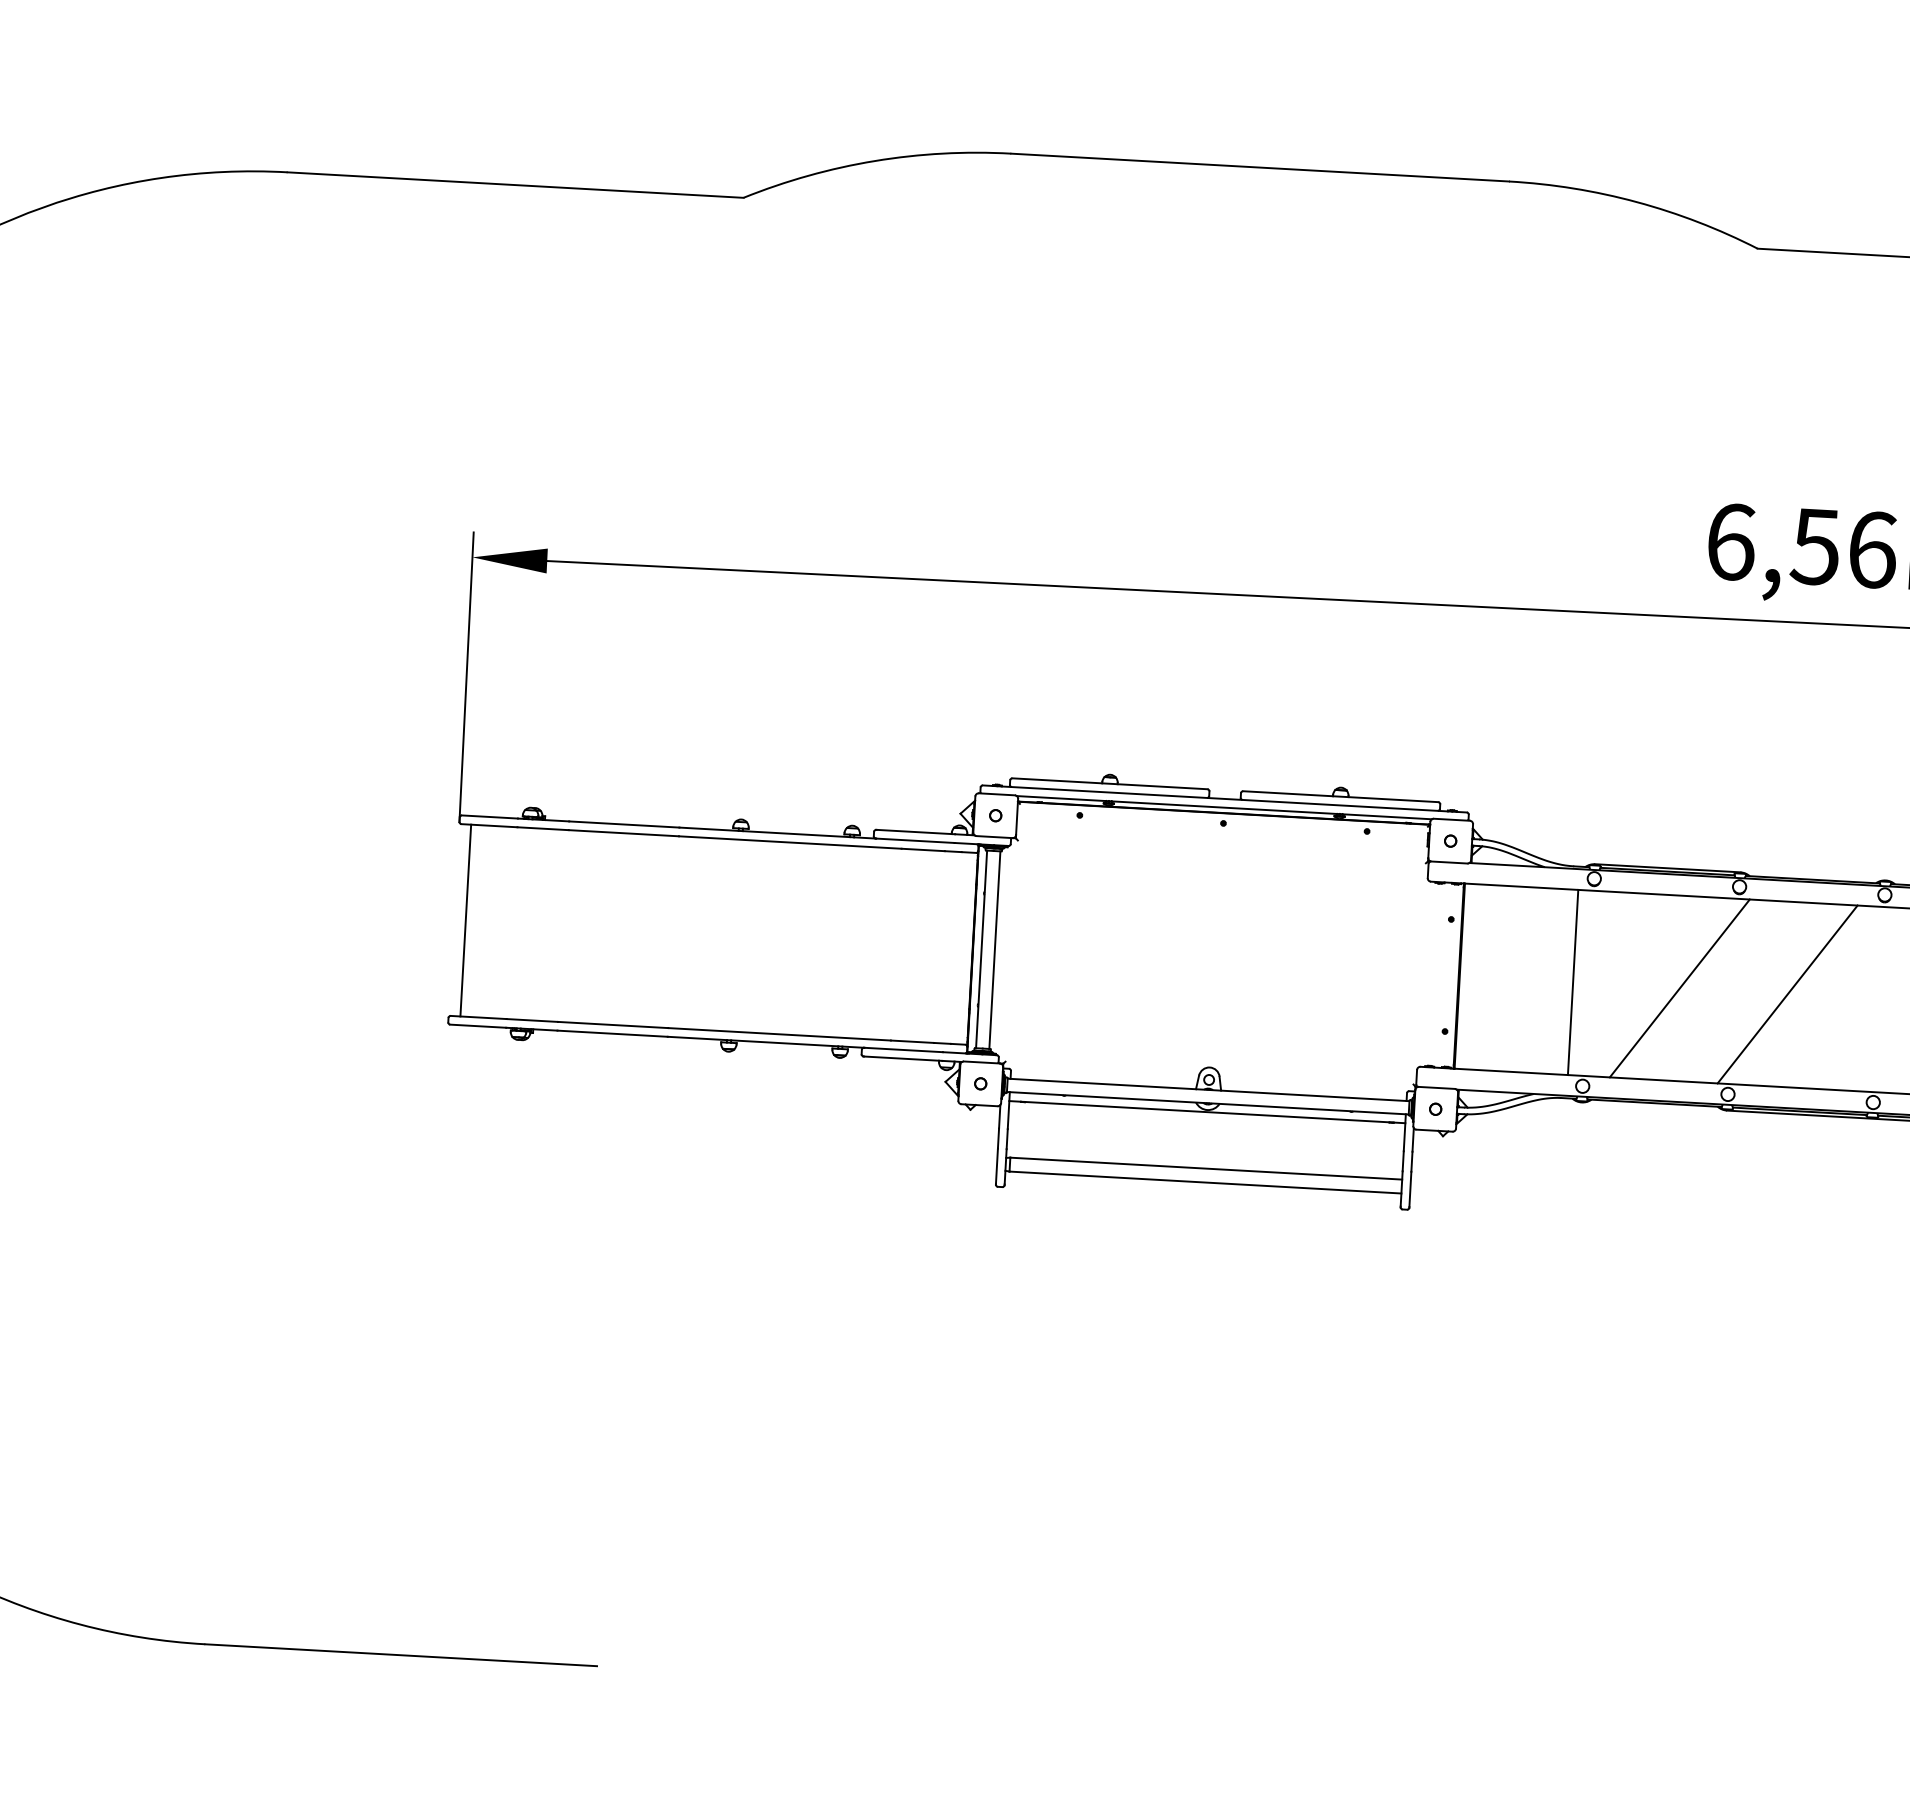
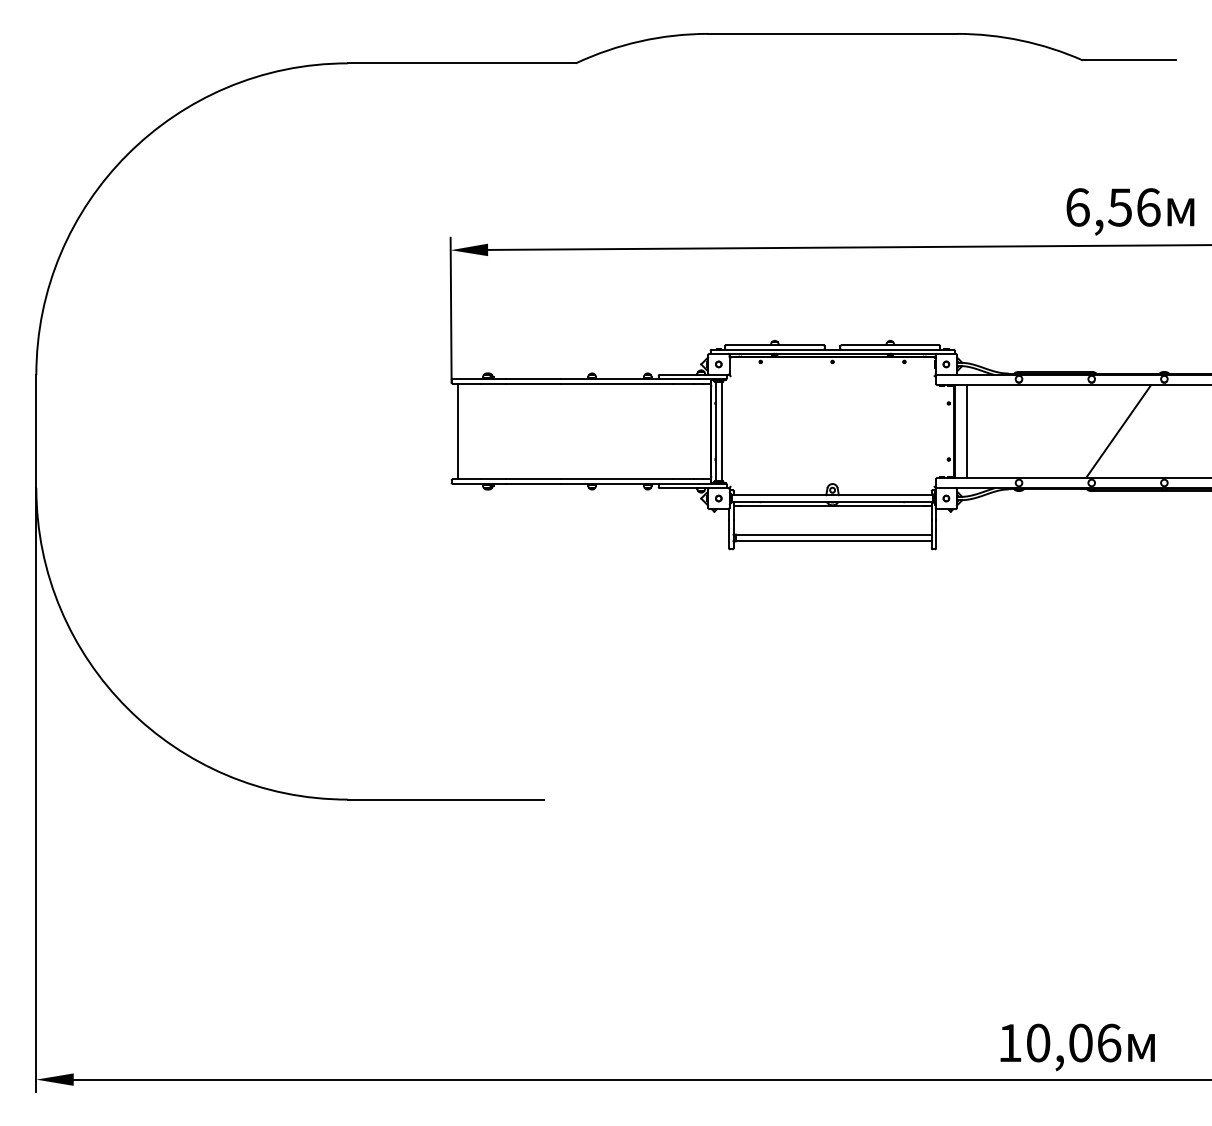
line: (1573, 982) -> (967, 431), moved
line: (1679, 988) -> (1064, 431), removed

